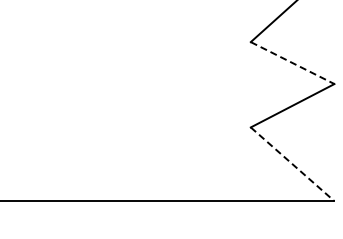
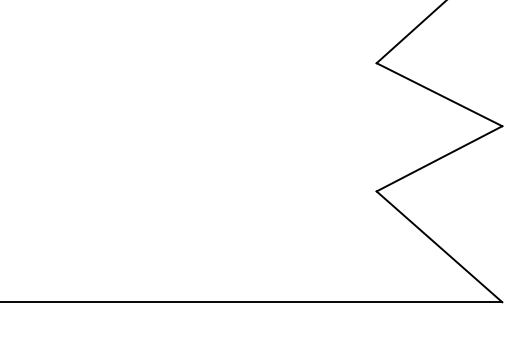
line: (292, 63) -> (439, 95), dashed -> solid
line: (292, 164) -> (439, 247), dashed -> solid

